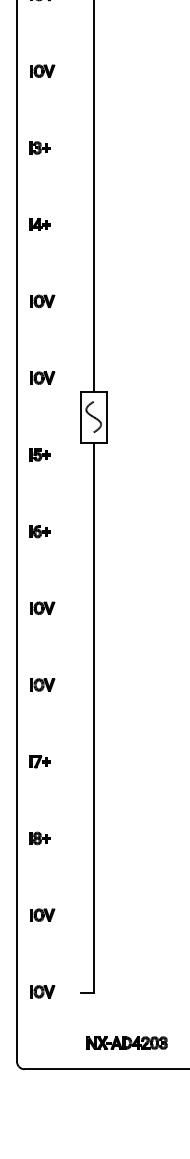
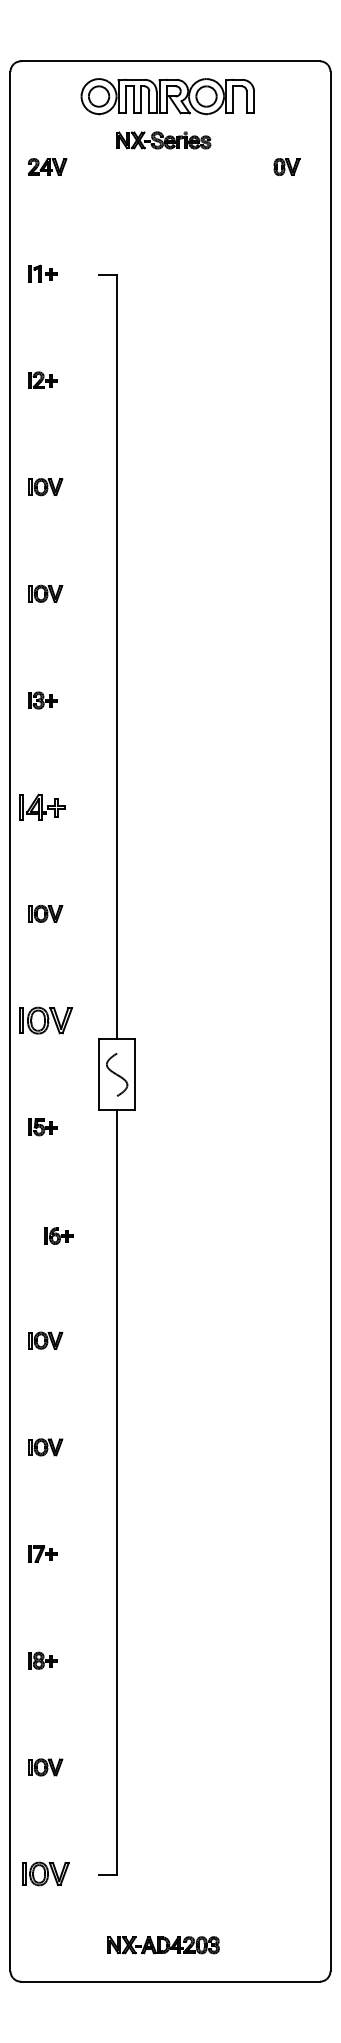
part: (40, 224) -> (42, 806), size x1.6
part: (42, 378) -> (45, 1020), size x1.6
part: (40, 531) -> (58, 1235), moved
part: (42, 992) -> (45, 1874), size x1.4

